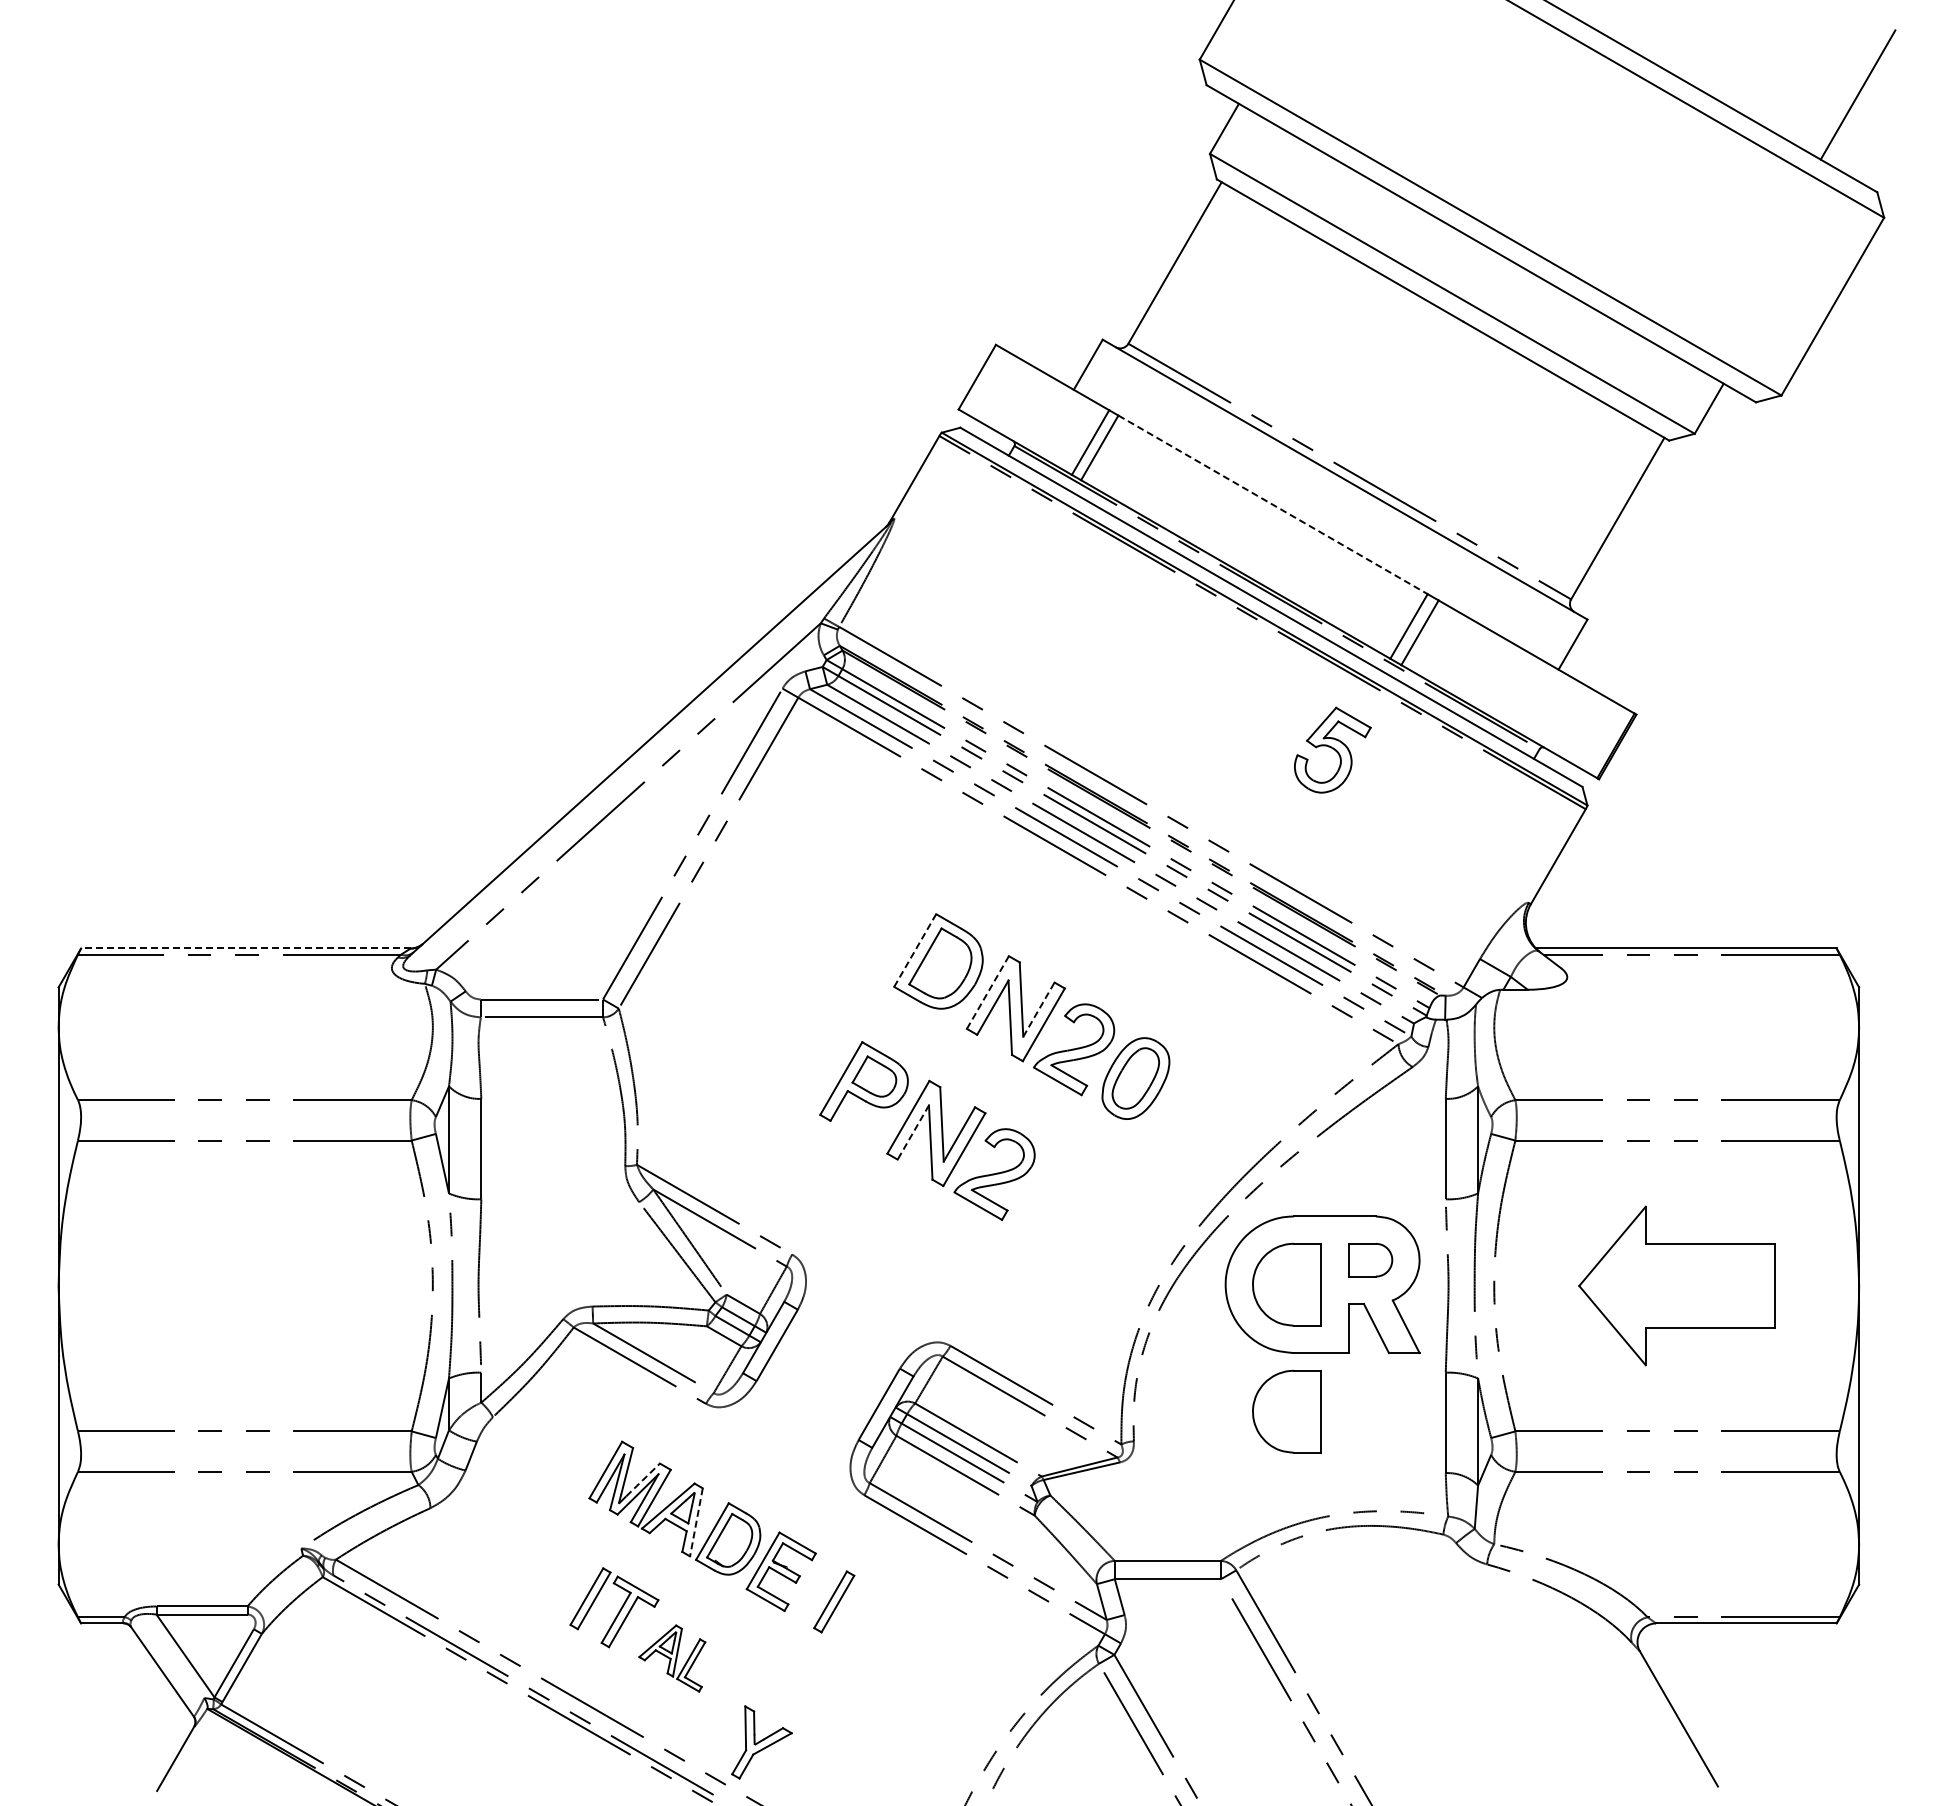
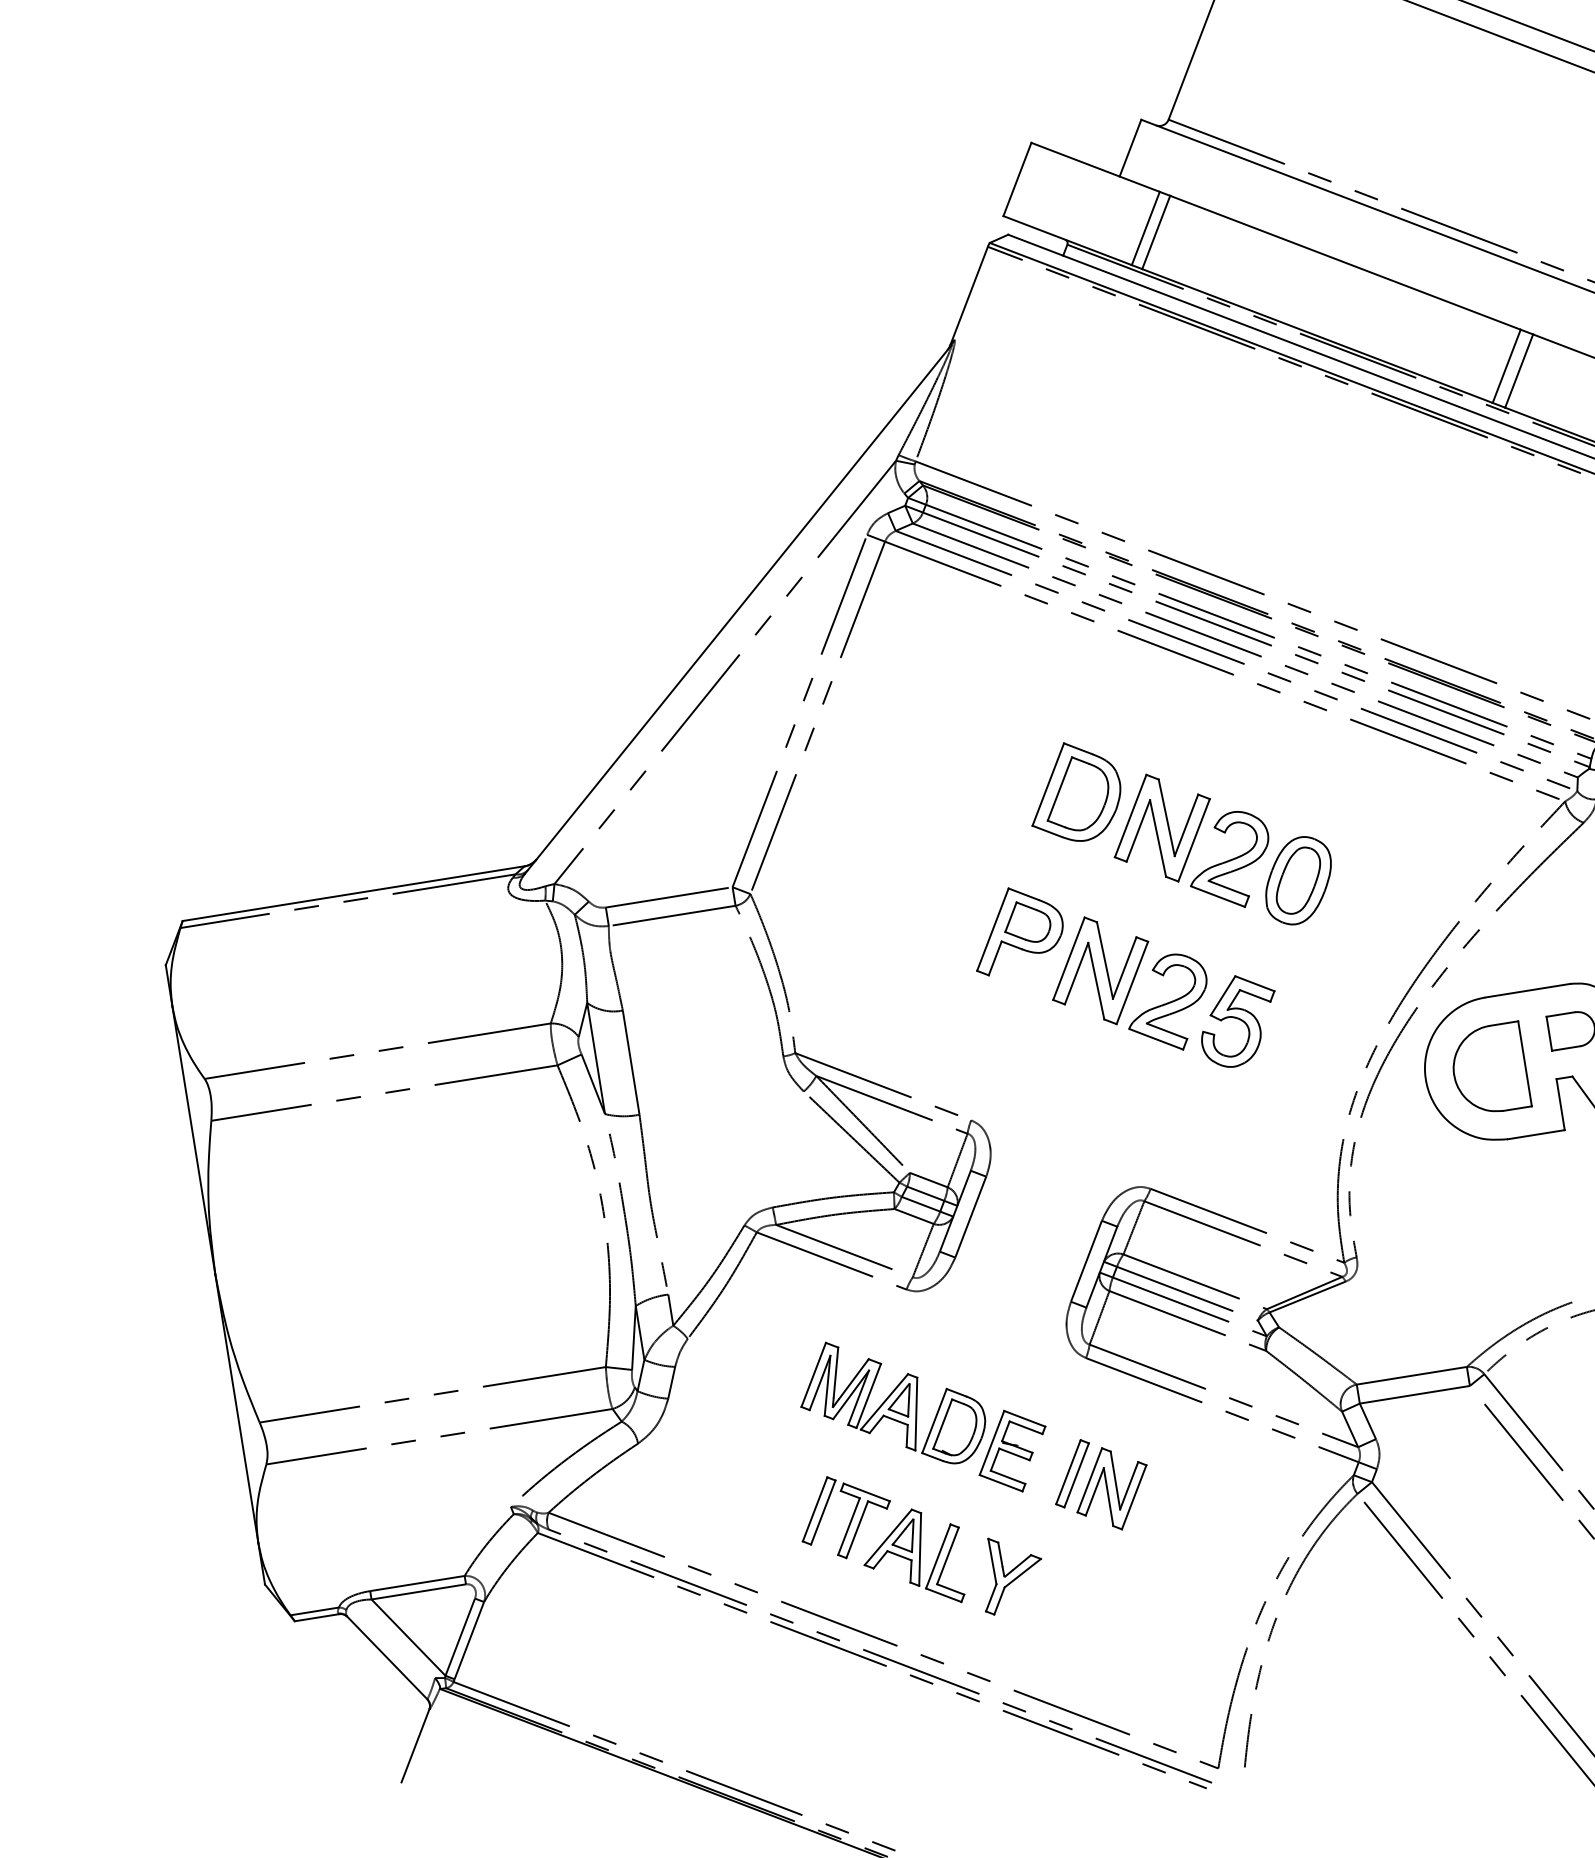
line: (1273, 504) -> (1345, 262), dashed -> solid
part: (1332, 749) -> (1238, 1020), moved
line: (246, 948) -> (354, 893), dashed -> solid
line: (915, 950) -> (1048, 784), dashed -> solid
line: (987, 992) -> (1130, 816), dashed -> solid
line: (1039, 1009) -> (1187, 825), dashed -> solid
line: (913, 1132) -> (1076, 973), dashed -> solid
part: (1286, 1411) -> (1510, 1201), removed
line: (643, 1479) -> (854, 1378), dashed -> solid
line: (696, 1522) -> (916, 1414), dashed -> solid
part: (869, 1621) -> (1112, 1488), added
part: (672, 1658) -> (914, 1559), size x1.43
part: (761, 1742) -> (1011, 1573), moved

